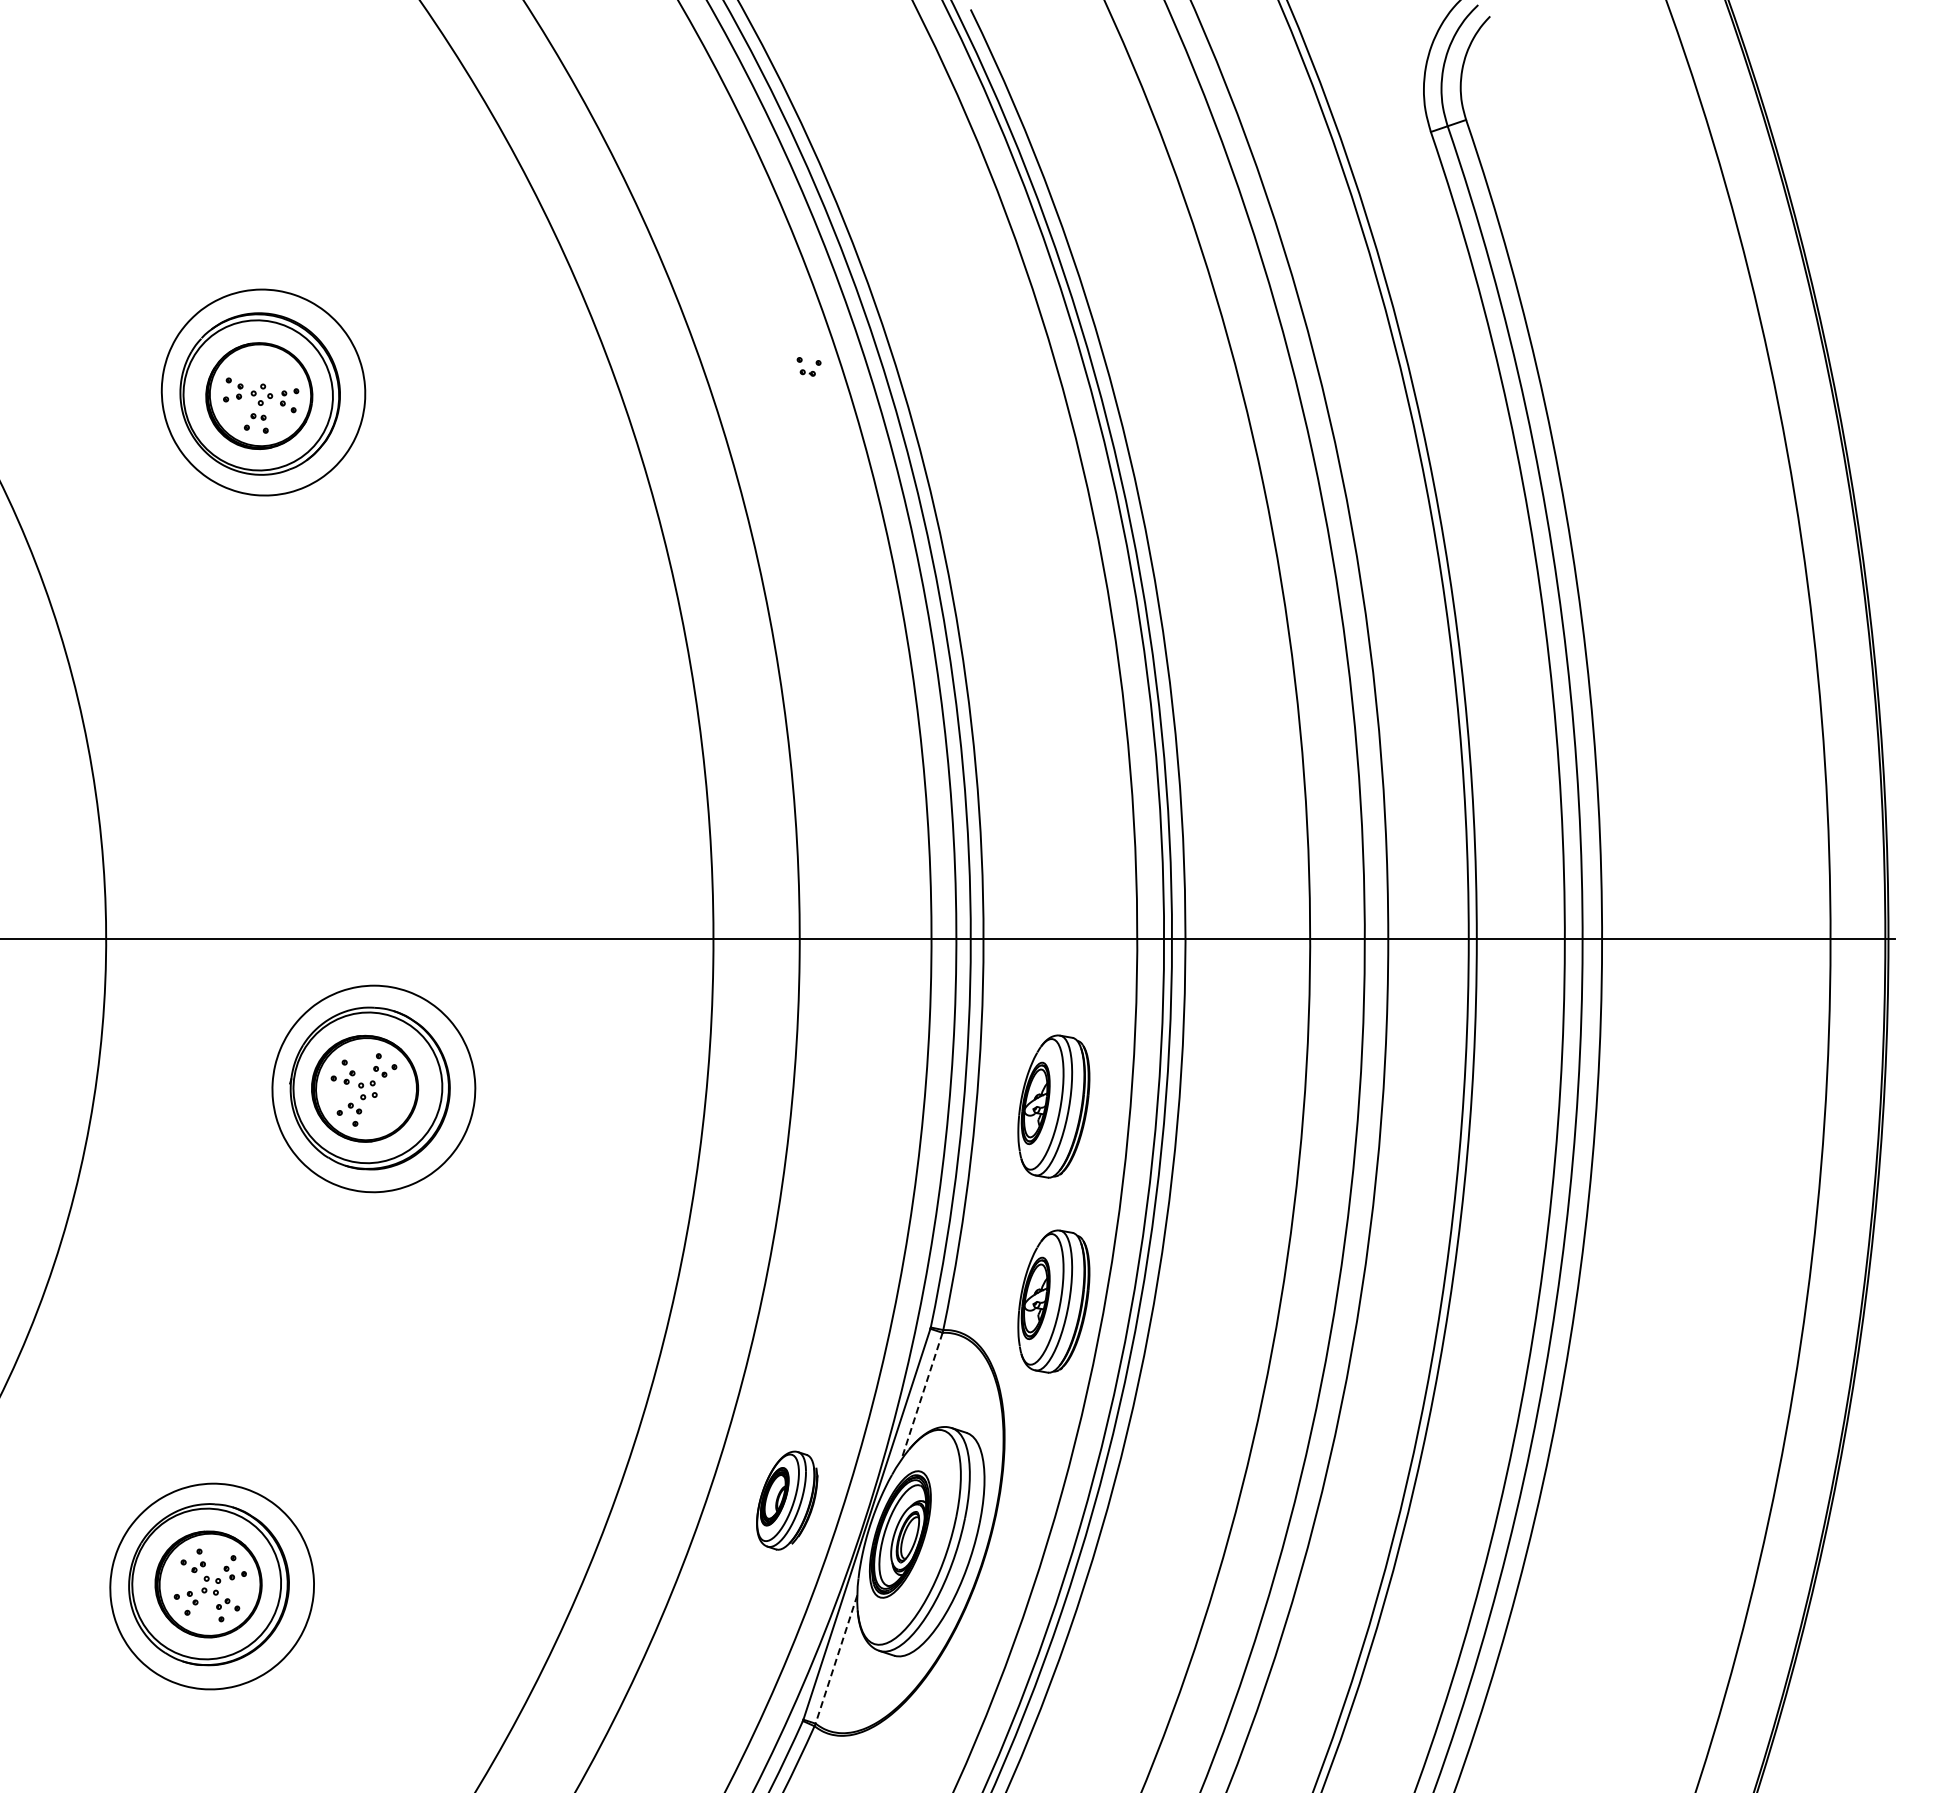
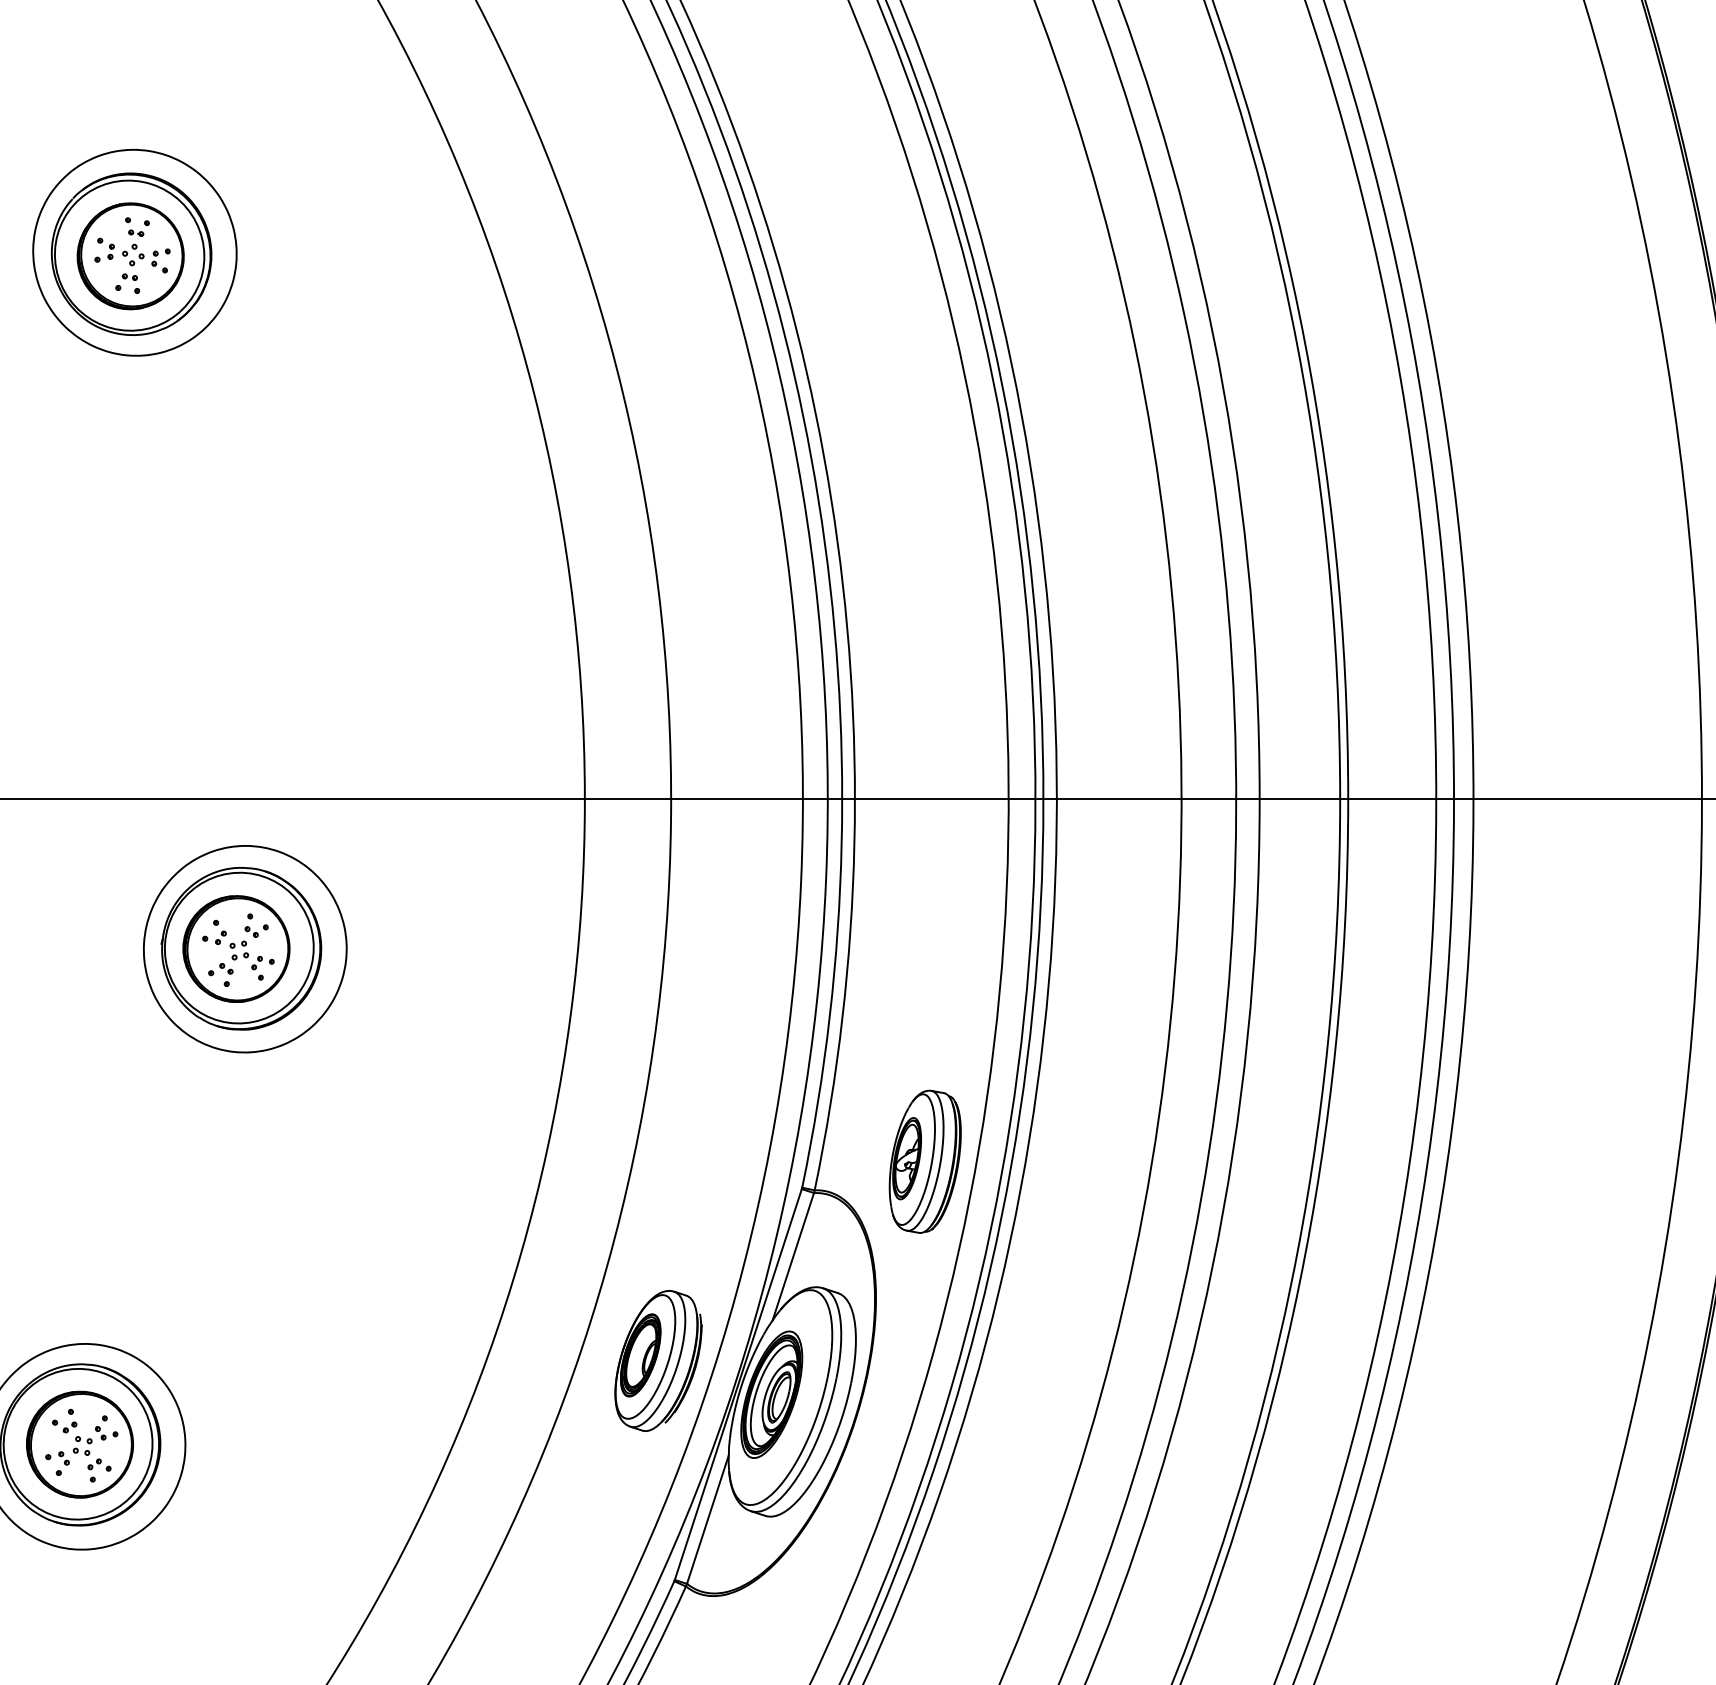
part: (808, 366) -> (136, 226), moved
part: (1053, 1106) -> (924, 966), removed
part: (391, 1107) -> (262, 967), added
line: (921, 1396) -> (792, 1256), dashed -> solid
part: (787, 1500) -> (658, 1360), size x1.43
line: (836, 1660) -> (707, 1520), dashed -> solid

